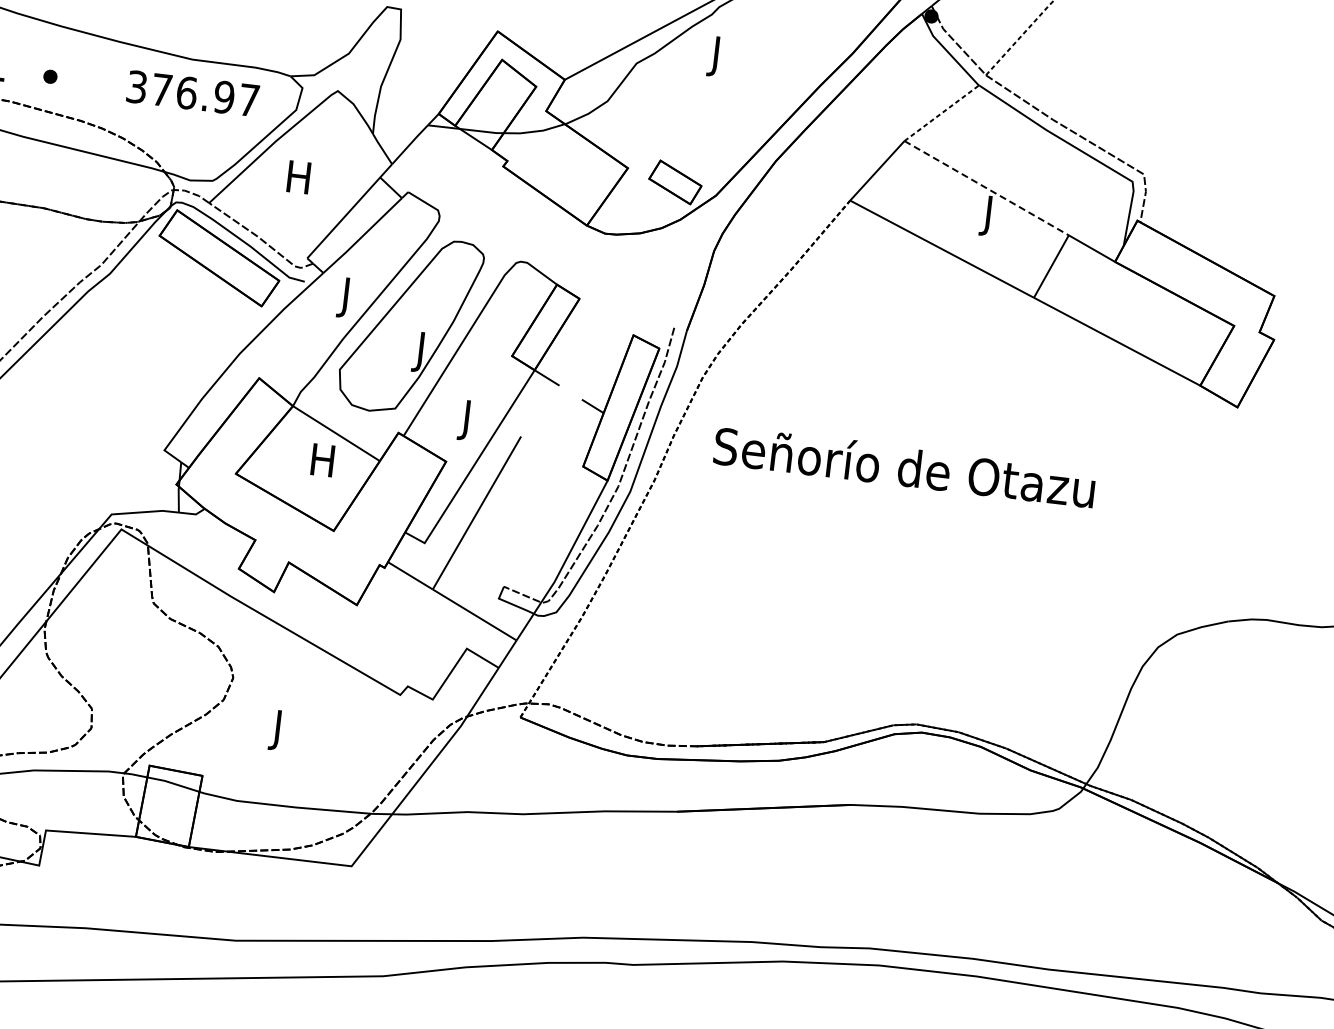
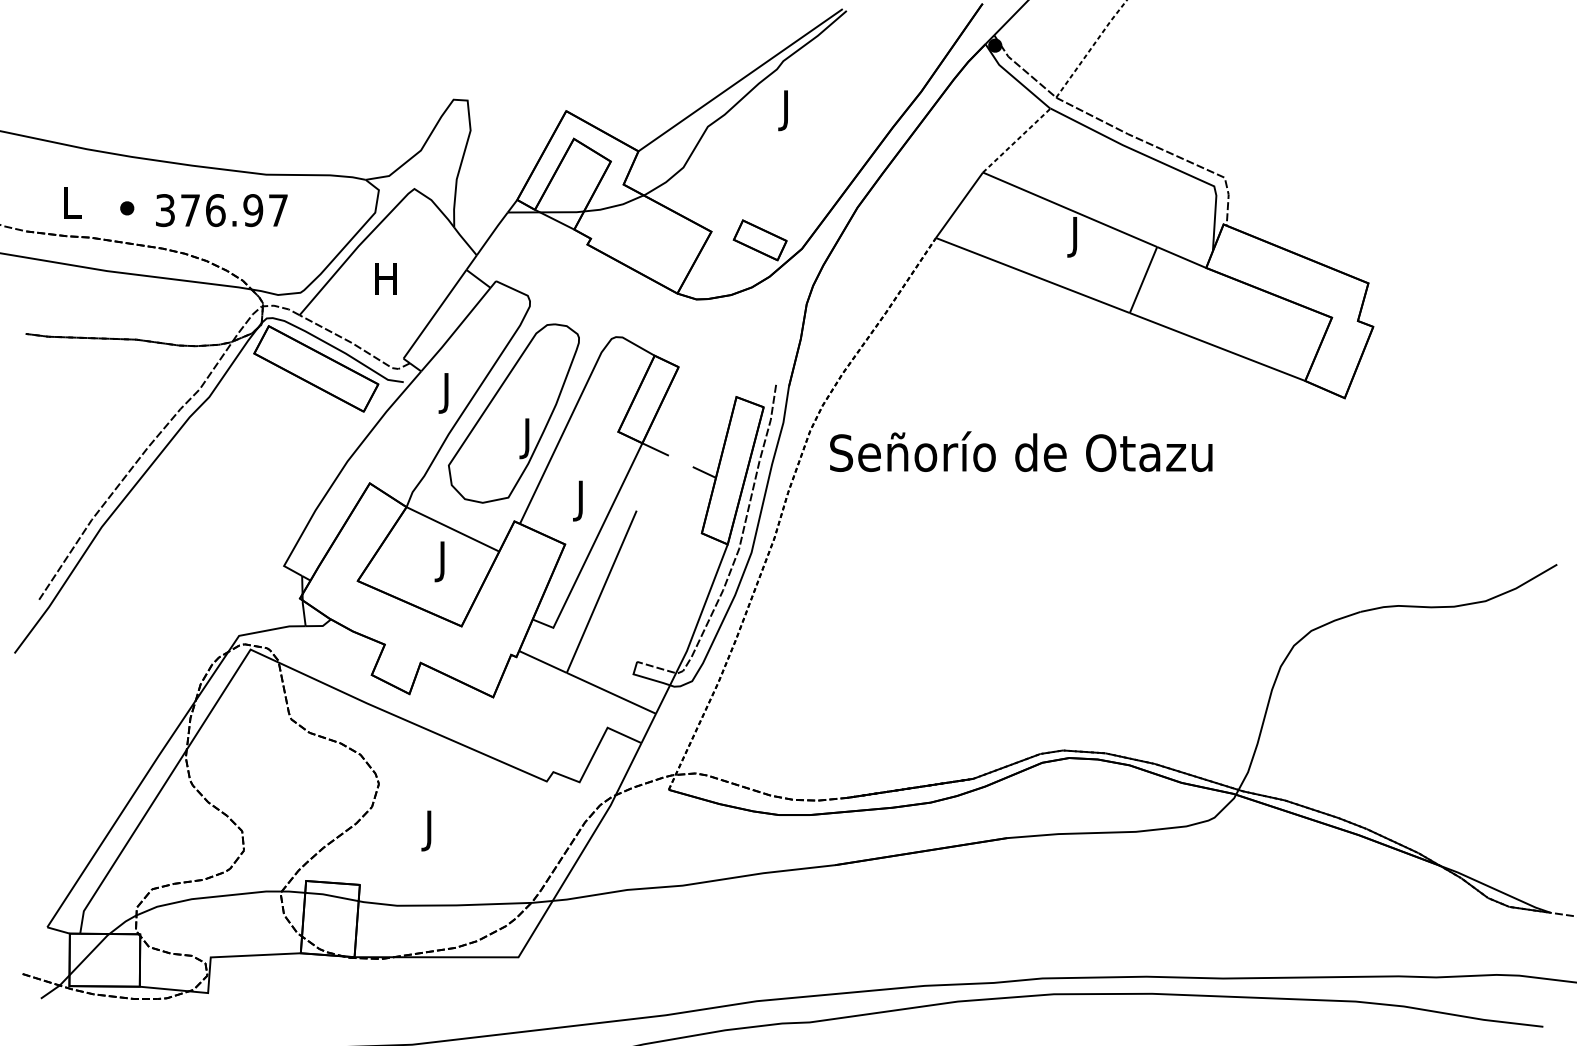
text: (192, 93) -> (221, 210), moved
line: (987, 187) -> (1070, 209), dashed -> solid
text: (322, 464) -> (442, 561), H -> J
text: (905, 466) -> (1021, 451), moved

